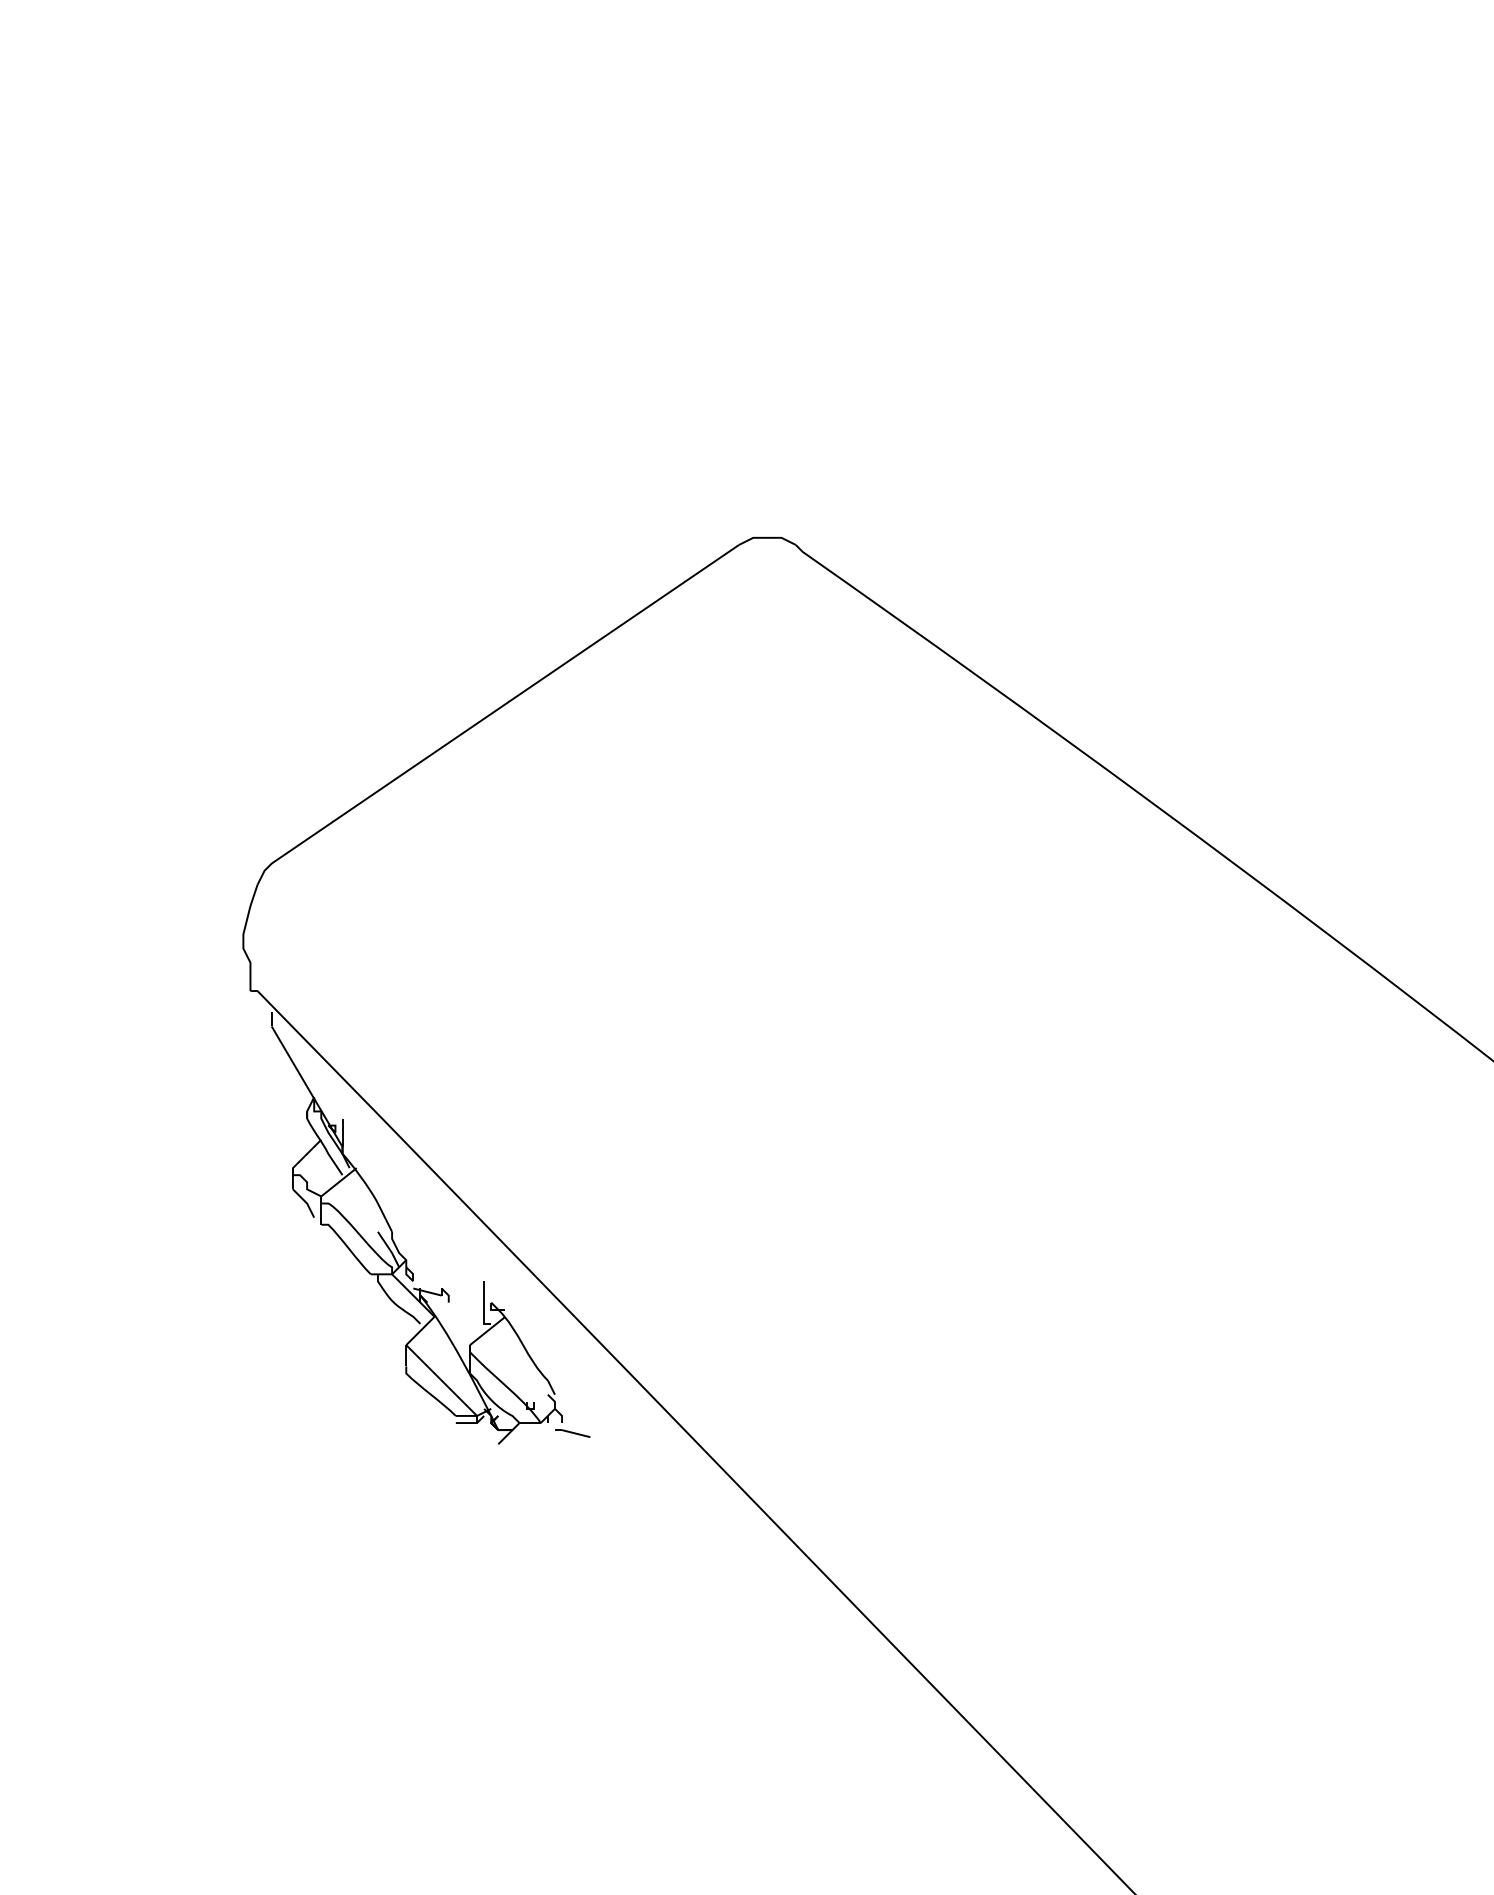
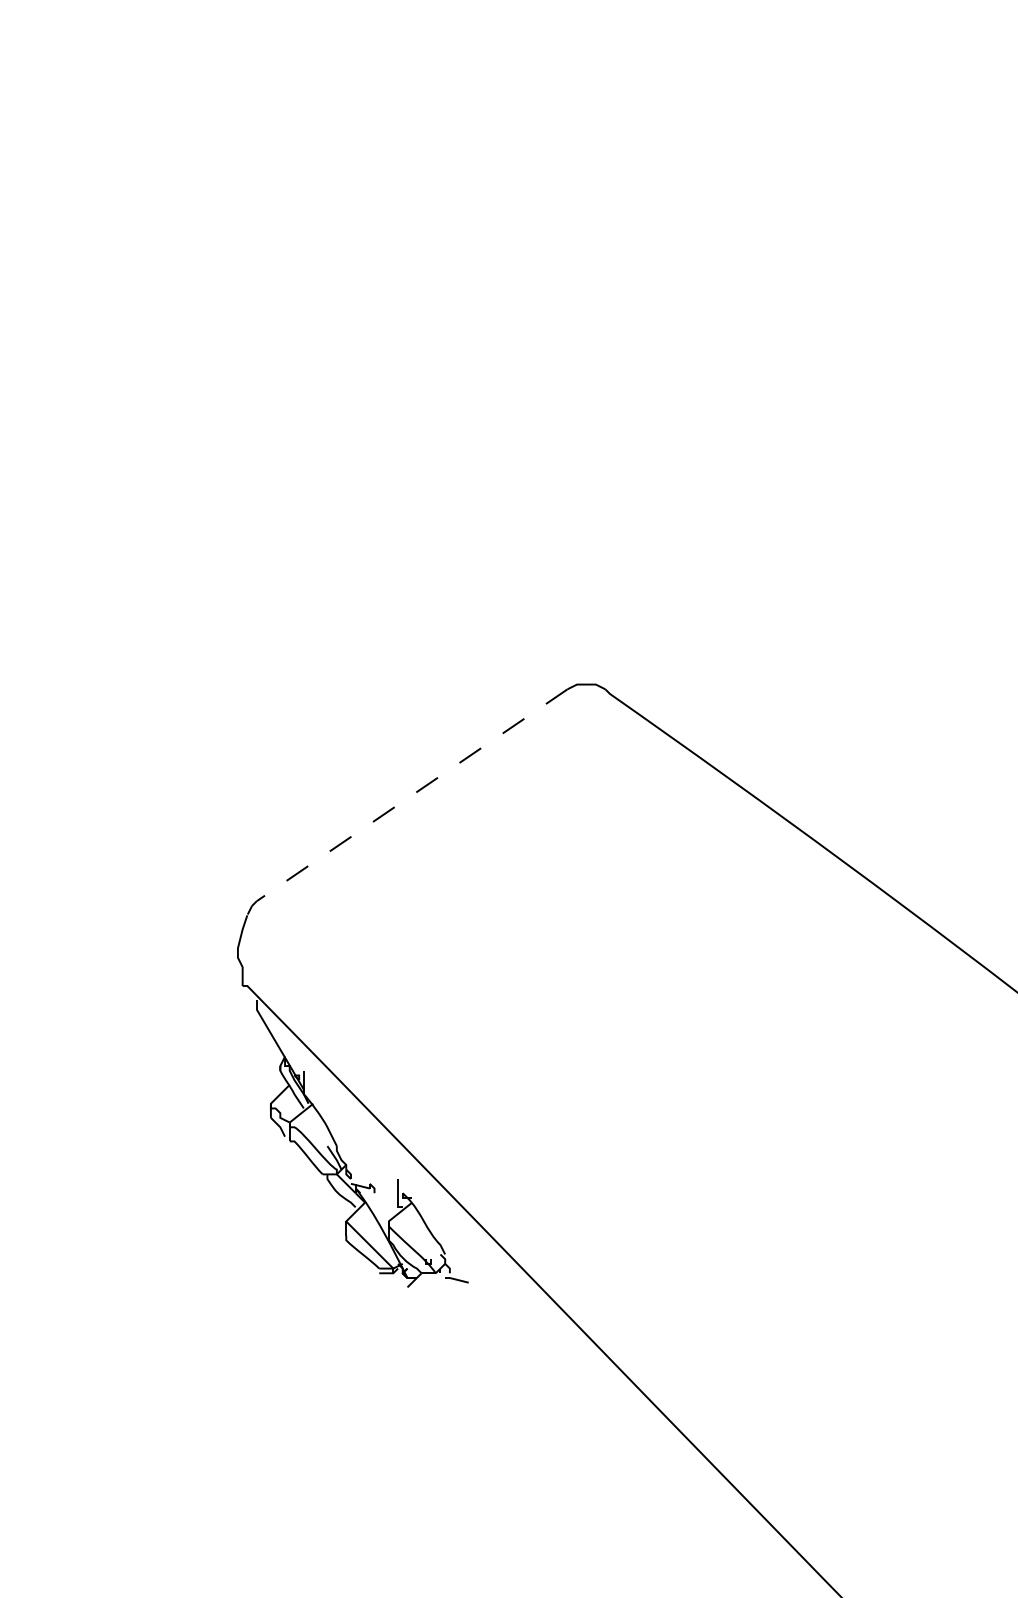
line: (492, 713) -> (403, 801), solid -> dashed

